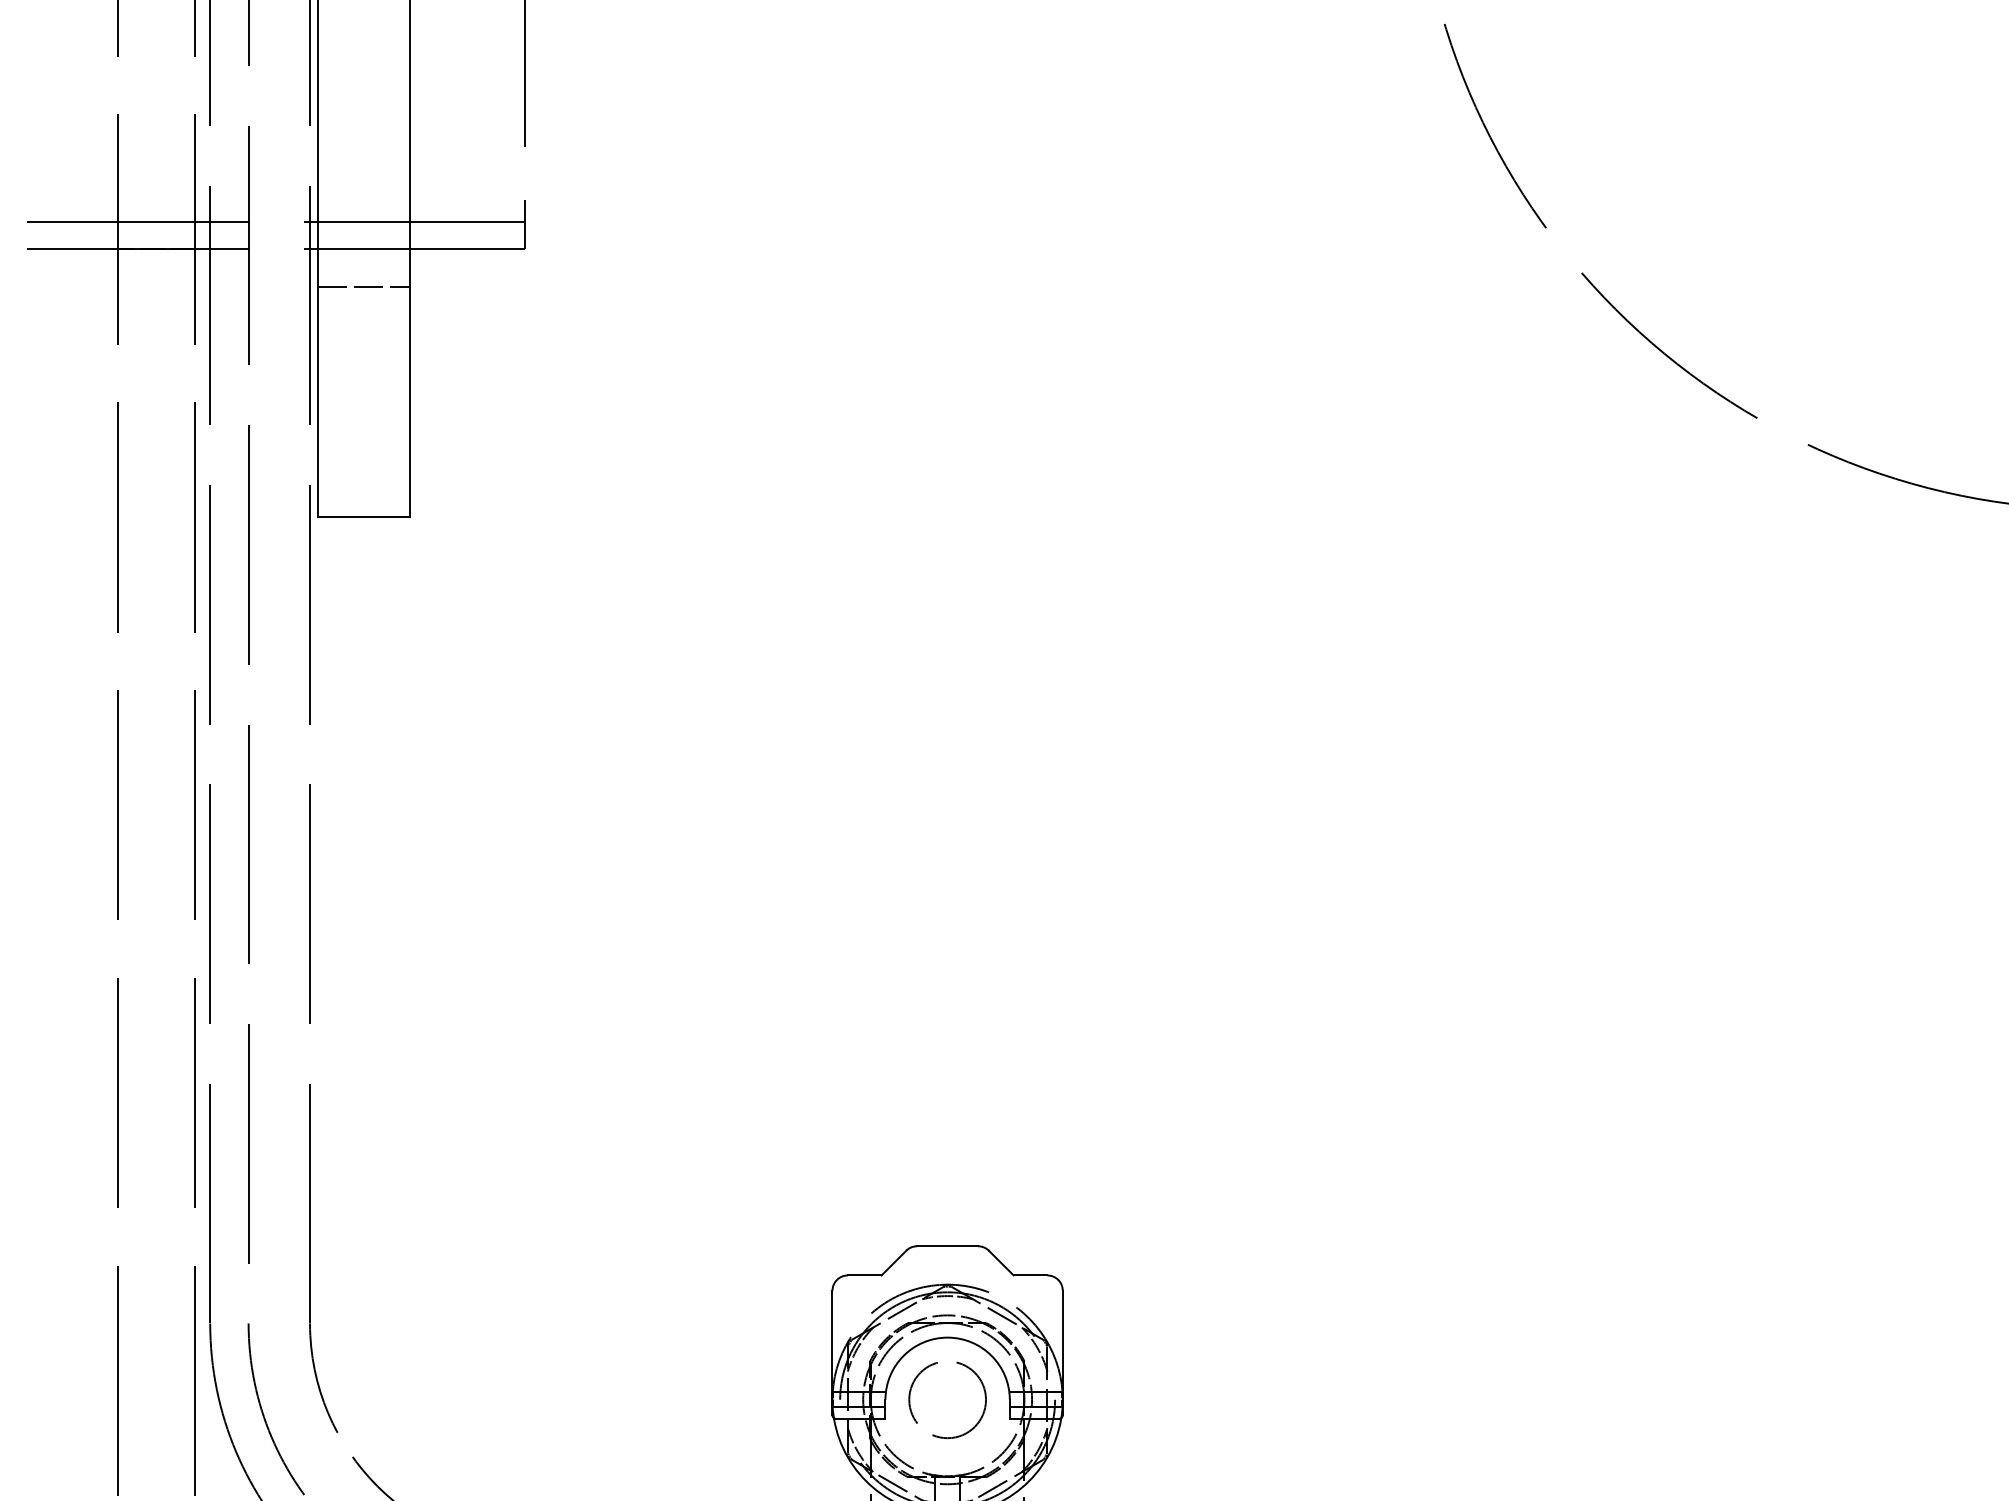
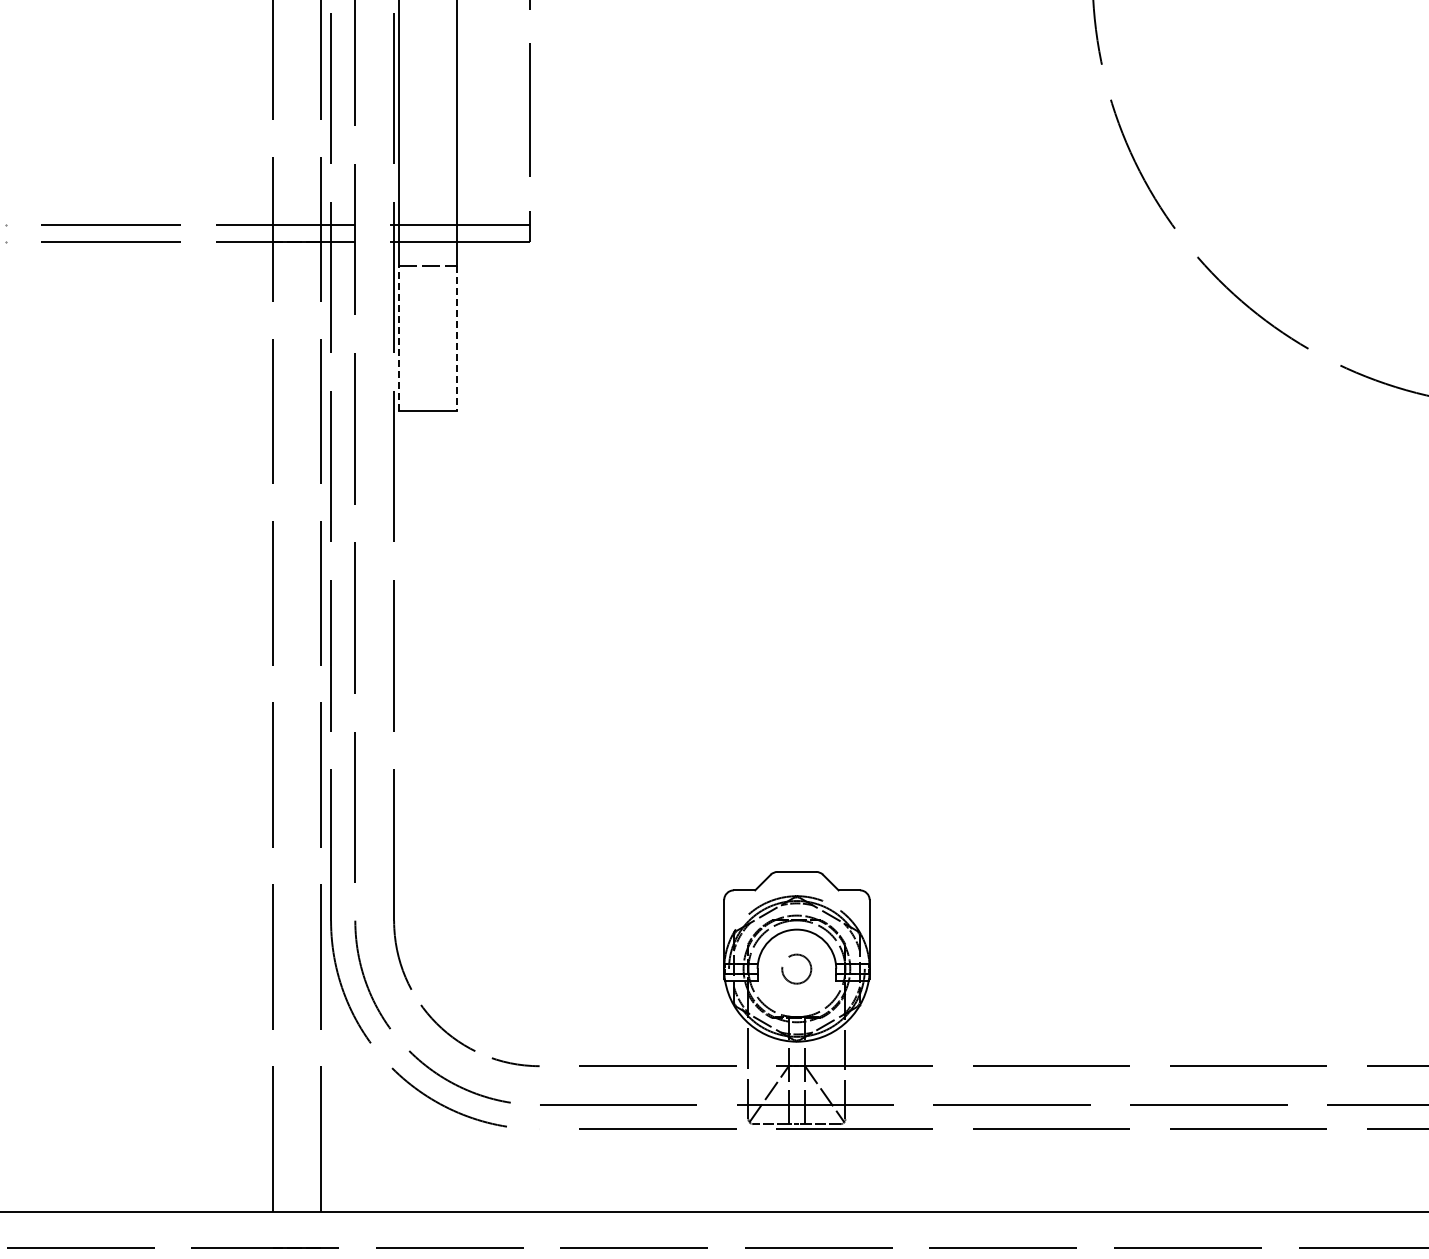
line: (316, 401) -> (398, 338), solid -> dashed
line: (410, 401) -> (457, 338), solid -> dashed
circle: (946, 1400) -> (796, 969), size x0.6

